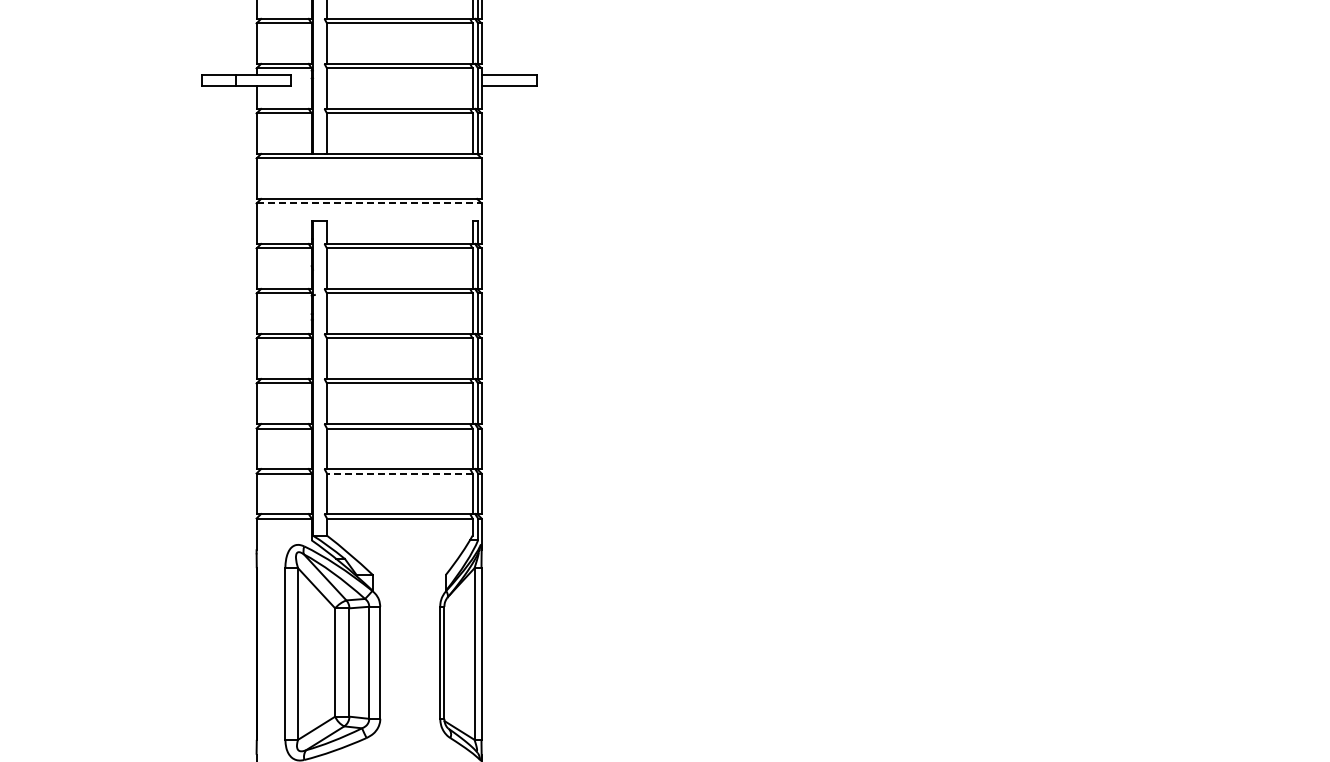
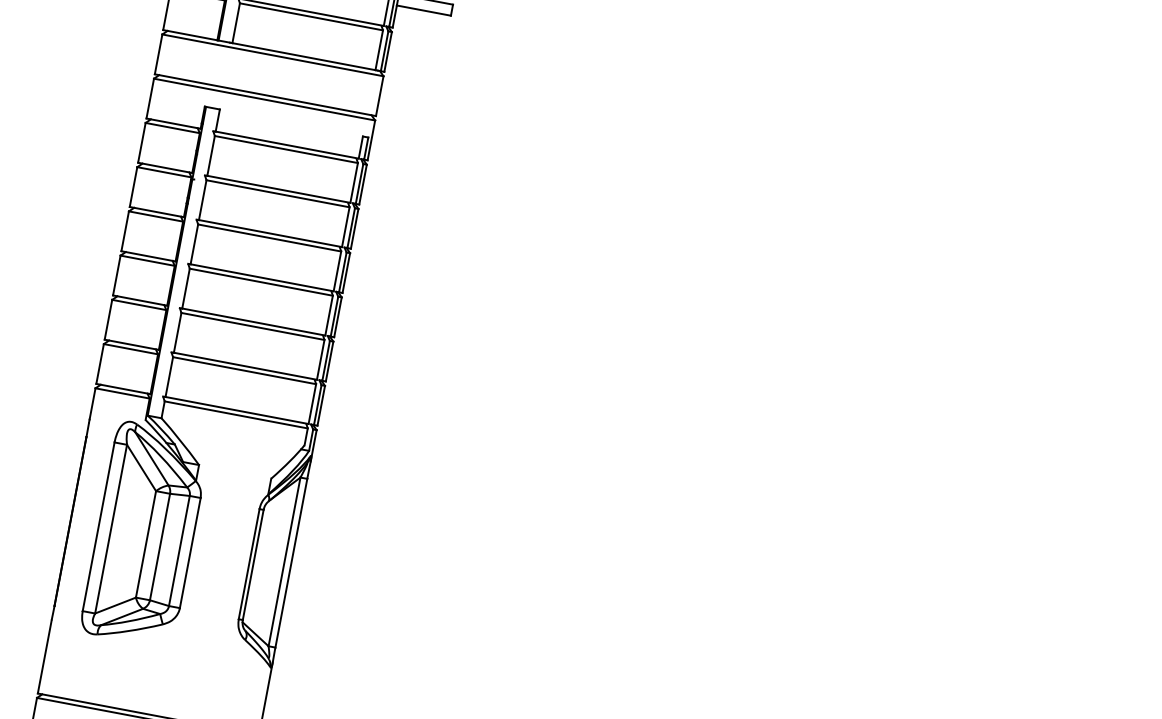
line: (369, 203) -> (264, 99), dashed -> solid
line: (399, 473) -> (244, 370), dashed -> solid

